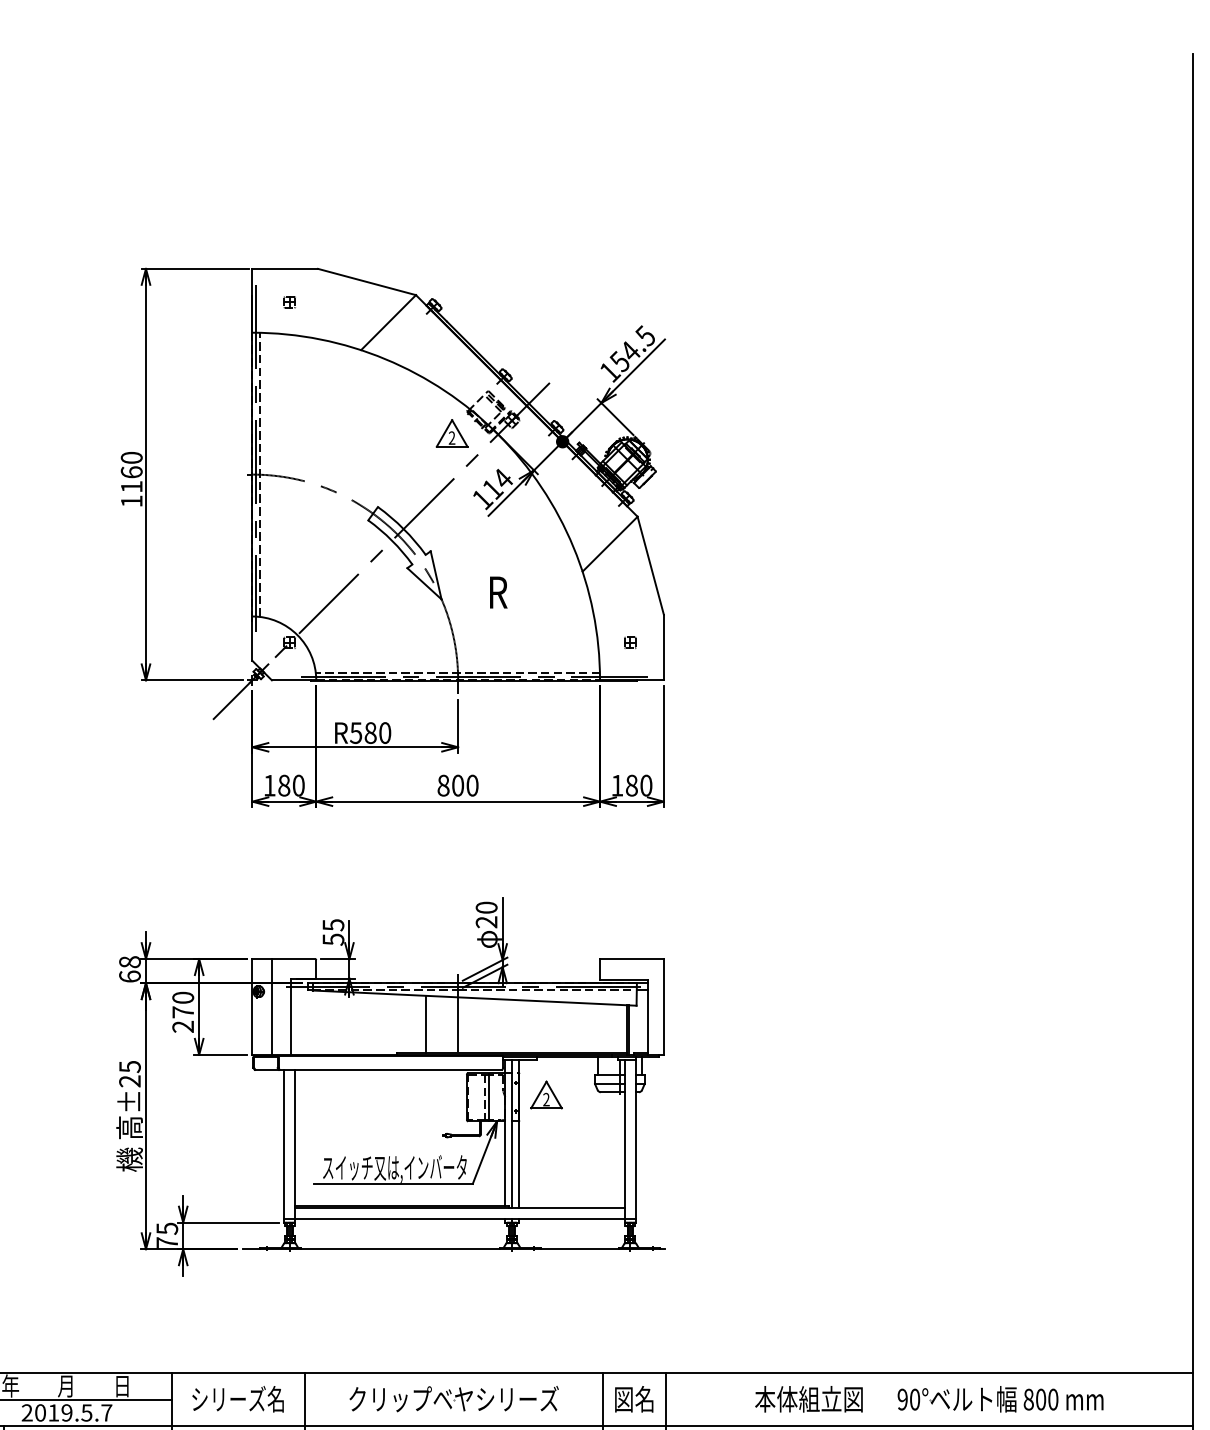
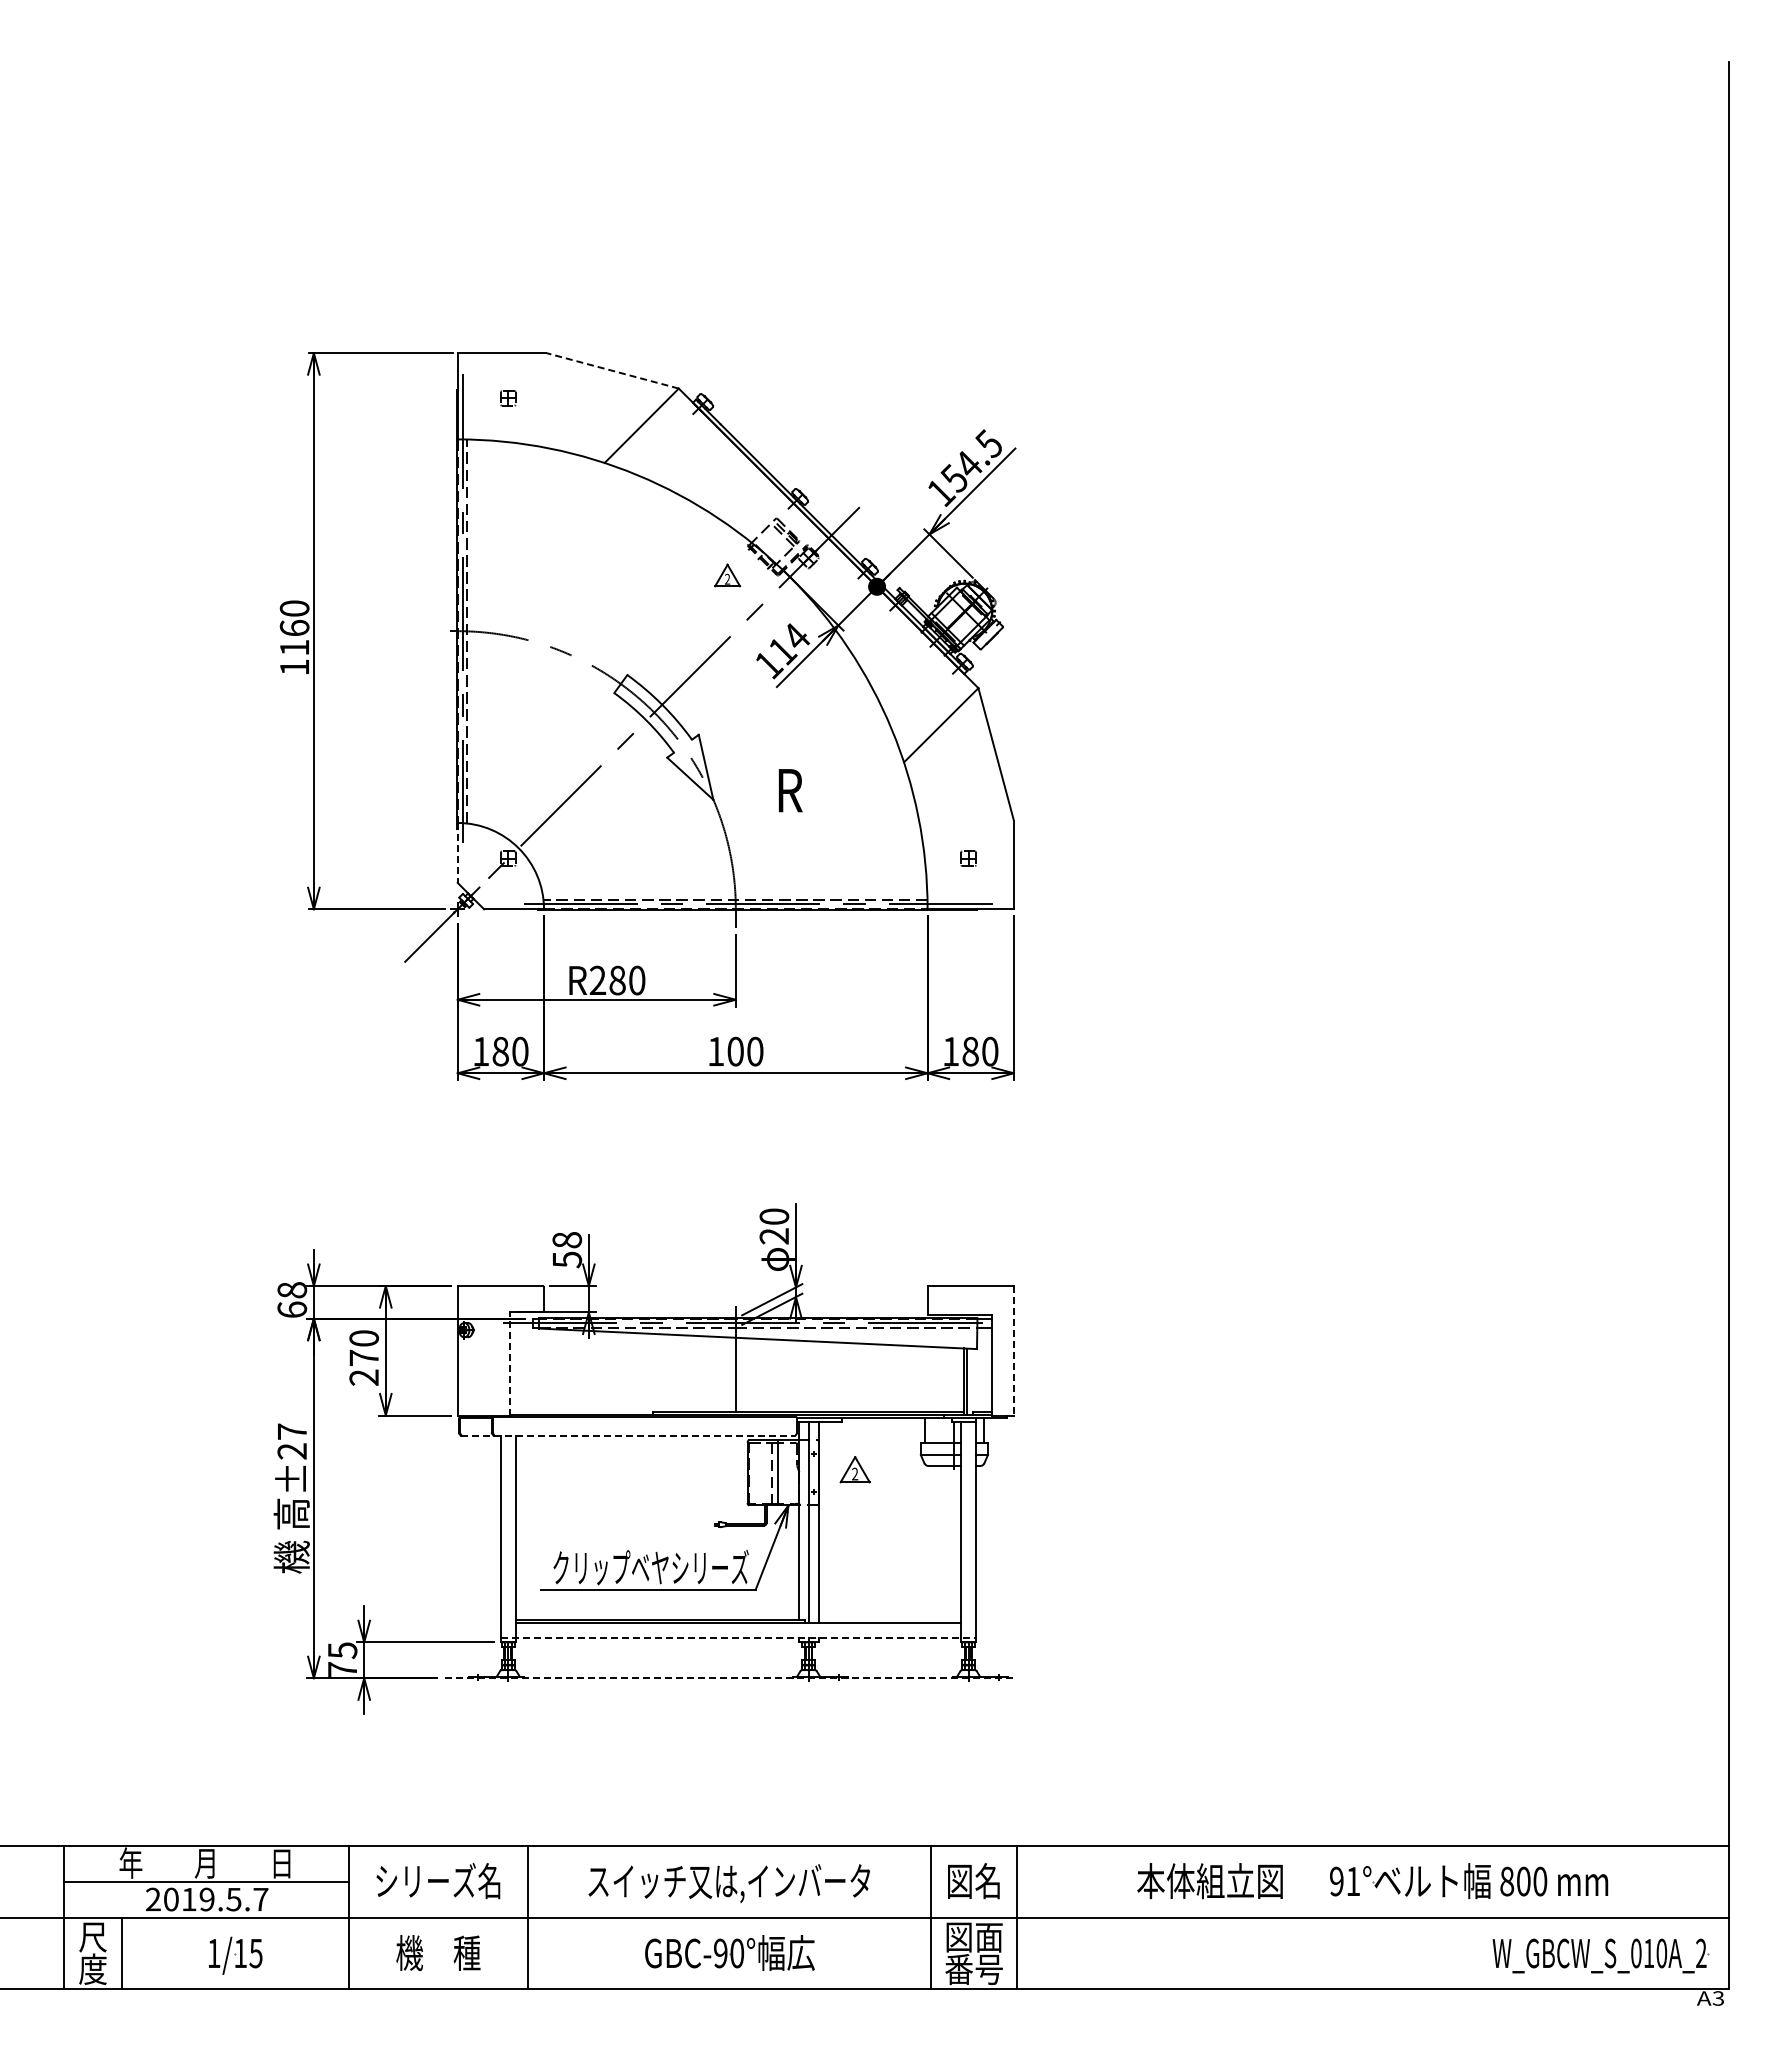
line: (366, 281) -> (612, 370), solid -> dashed
part: (451, 433) -> (727, 575), size x0.6
line: (252, 638) -> (457, 852), solid -> dashed
text: (355, 733) -> (597, 980), R580 -> R280
text: (443, 785) -> (716, 1051), 800 -> 100
text: (332, 925) -> (566, 1240), 55 -> 58
line: (272, 1006) -> (484, 1350), removed
line: (663, 1006) -> (1013, 1350), solid -> dashed
line: (291, 1016) -> (510, 1363), solid -> dashed
line: (426, 1023) -> (693, 1373), removed
text: (130, 1066) -> (292, 1431), ±25 -> ±27
line: (378, 1069) -> (628, 1435), solid -> dashed
part: (545, 1094) -> (854, 1469), size x0.7
text: (395, 1168) -> (650, 1568), スイッチ又は,インバータ -> クリップベヤシリーズ
line: (460, 1219) -> (738, 1637), solid -> dashed
line: (454, 1249) -> (730, 1678), solid -> dashed
text: (915, 1399) -> (1353, 1881), 90° -> 91°
text: (453, 1400) -> (729, 1882), クリップベヤシリーズ -> スイッチ又は,インバータ

